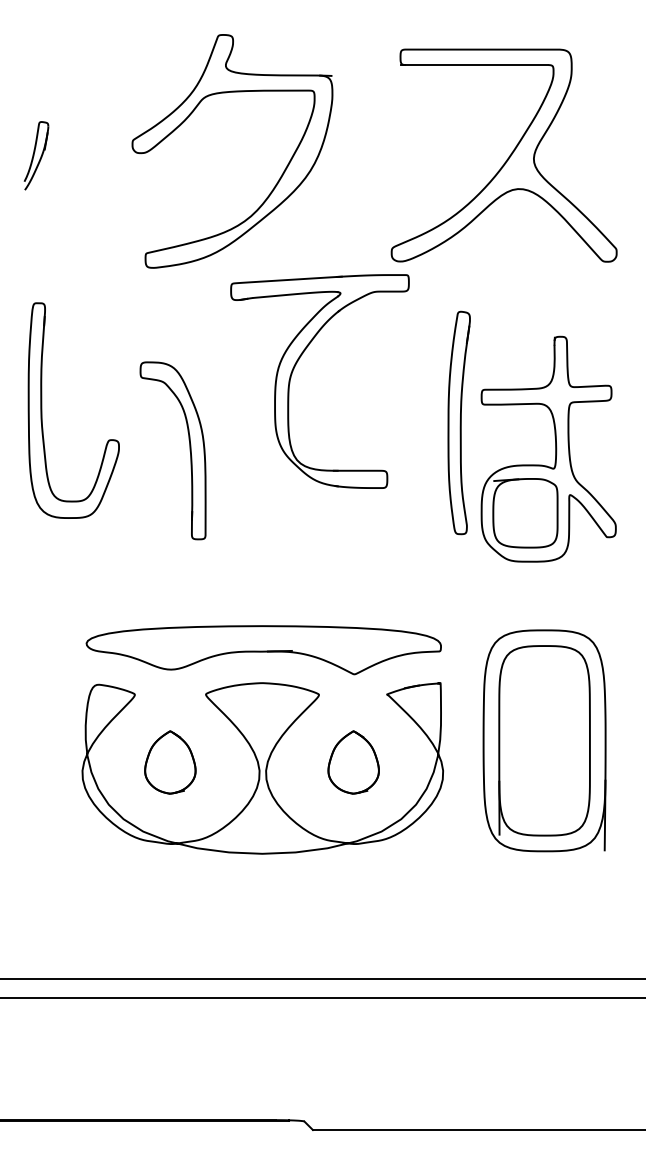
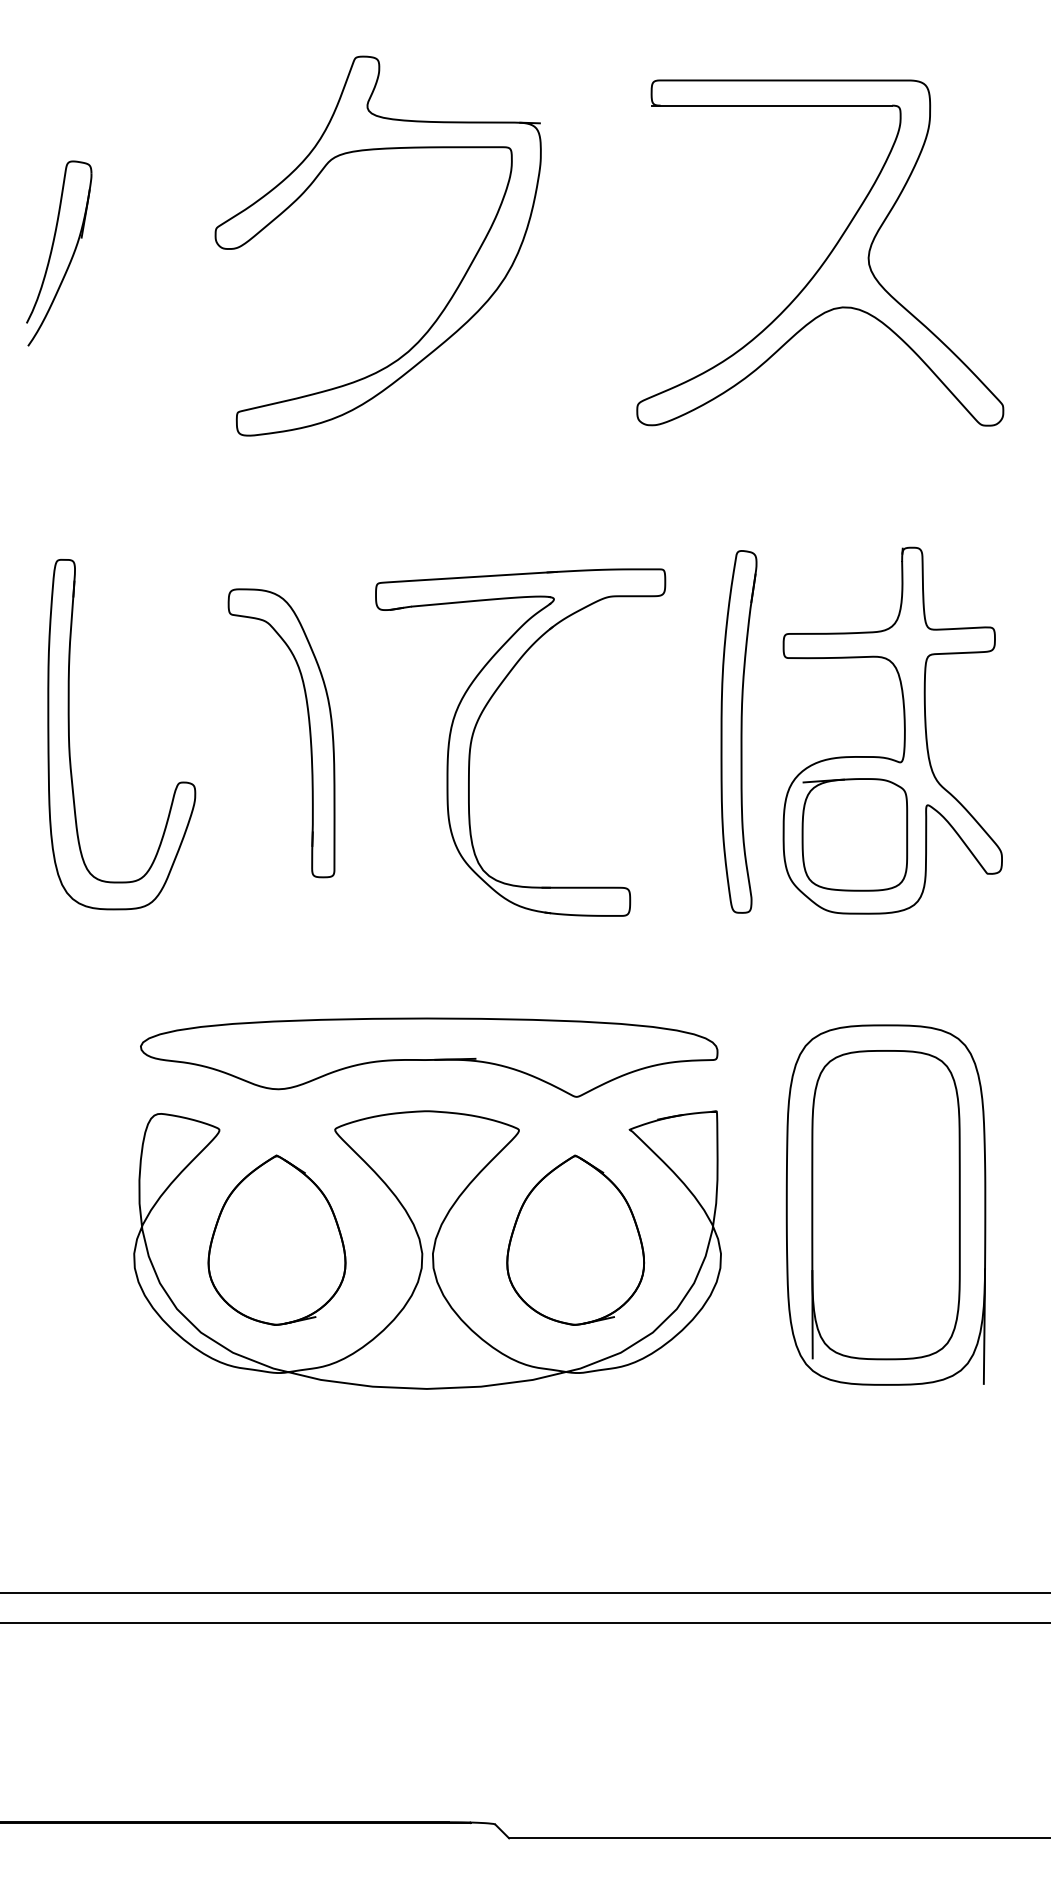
part: (36, 155) -> (59, 252), size x1.67
part: (294, 369) -> (479, 722), moved
part: (42, 410) -> (70, 734), moved
part: (458, 422) -> (737, 731), moved
part: (170, 762) -> (277, 1240), size x1.67
part: (353, 762) -> (575, 1240), size x1.67

